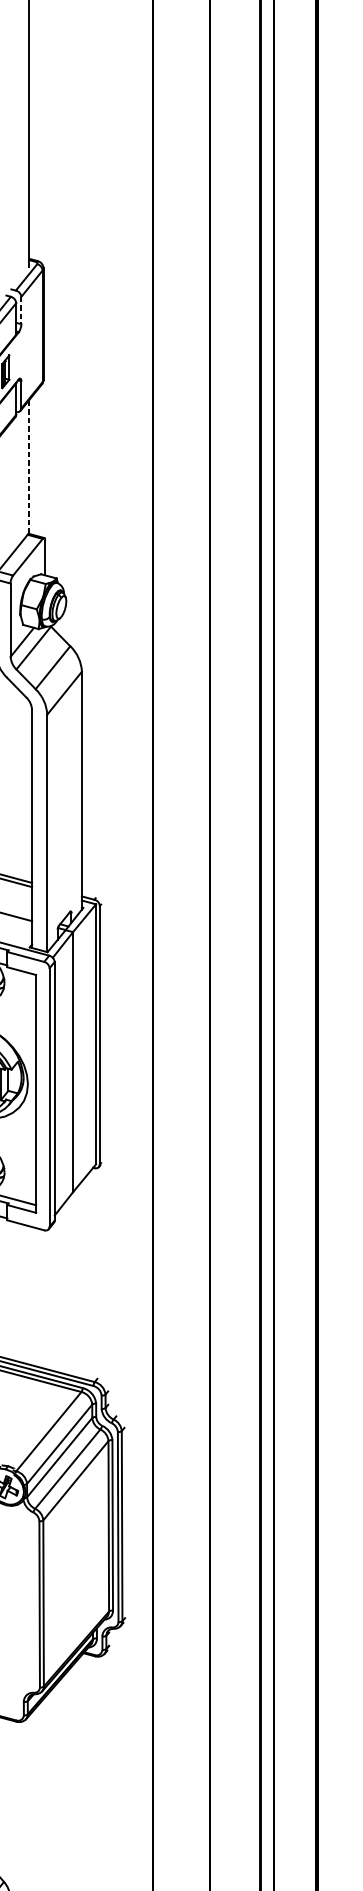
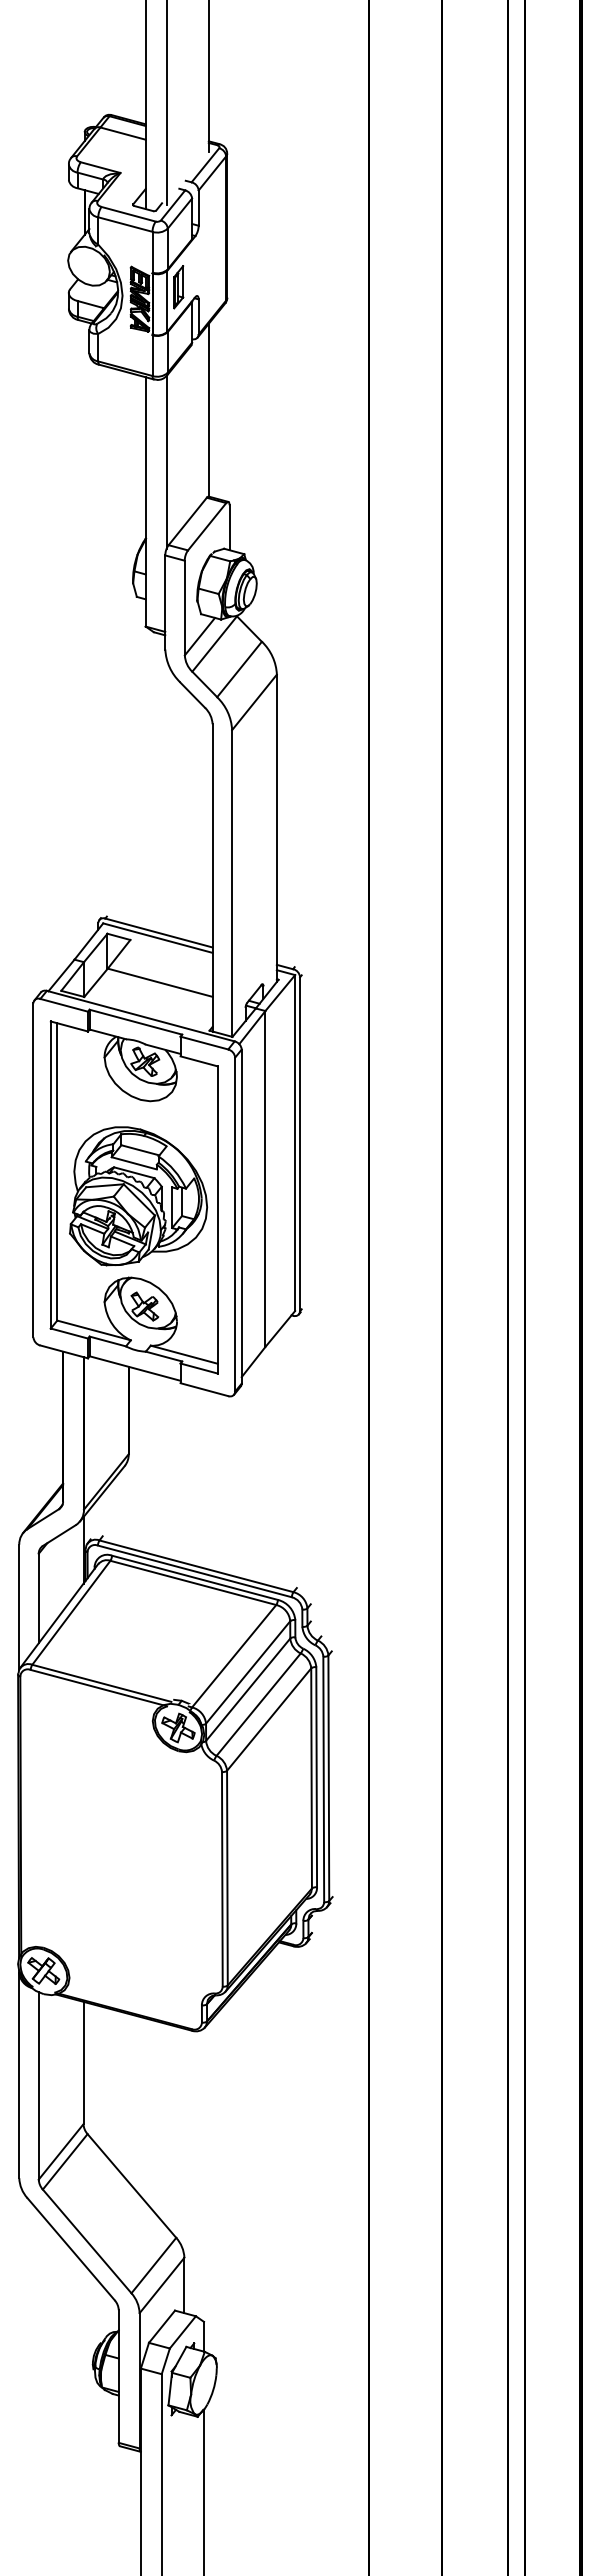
line: (21, 310) -> (198, 208), dashed -> solid
line: (28, 466) -> (208, 409), dashed -> solid

